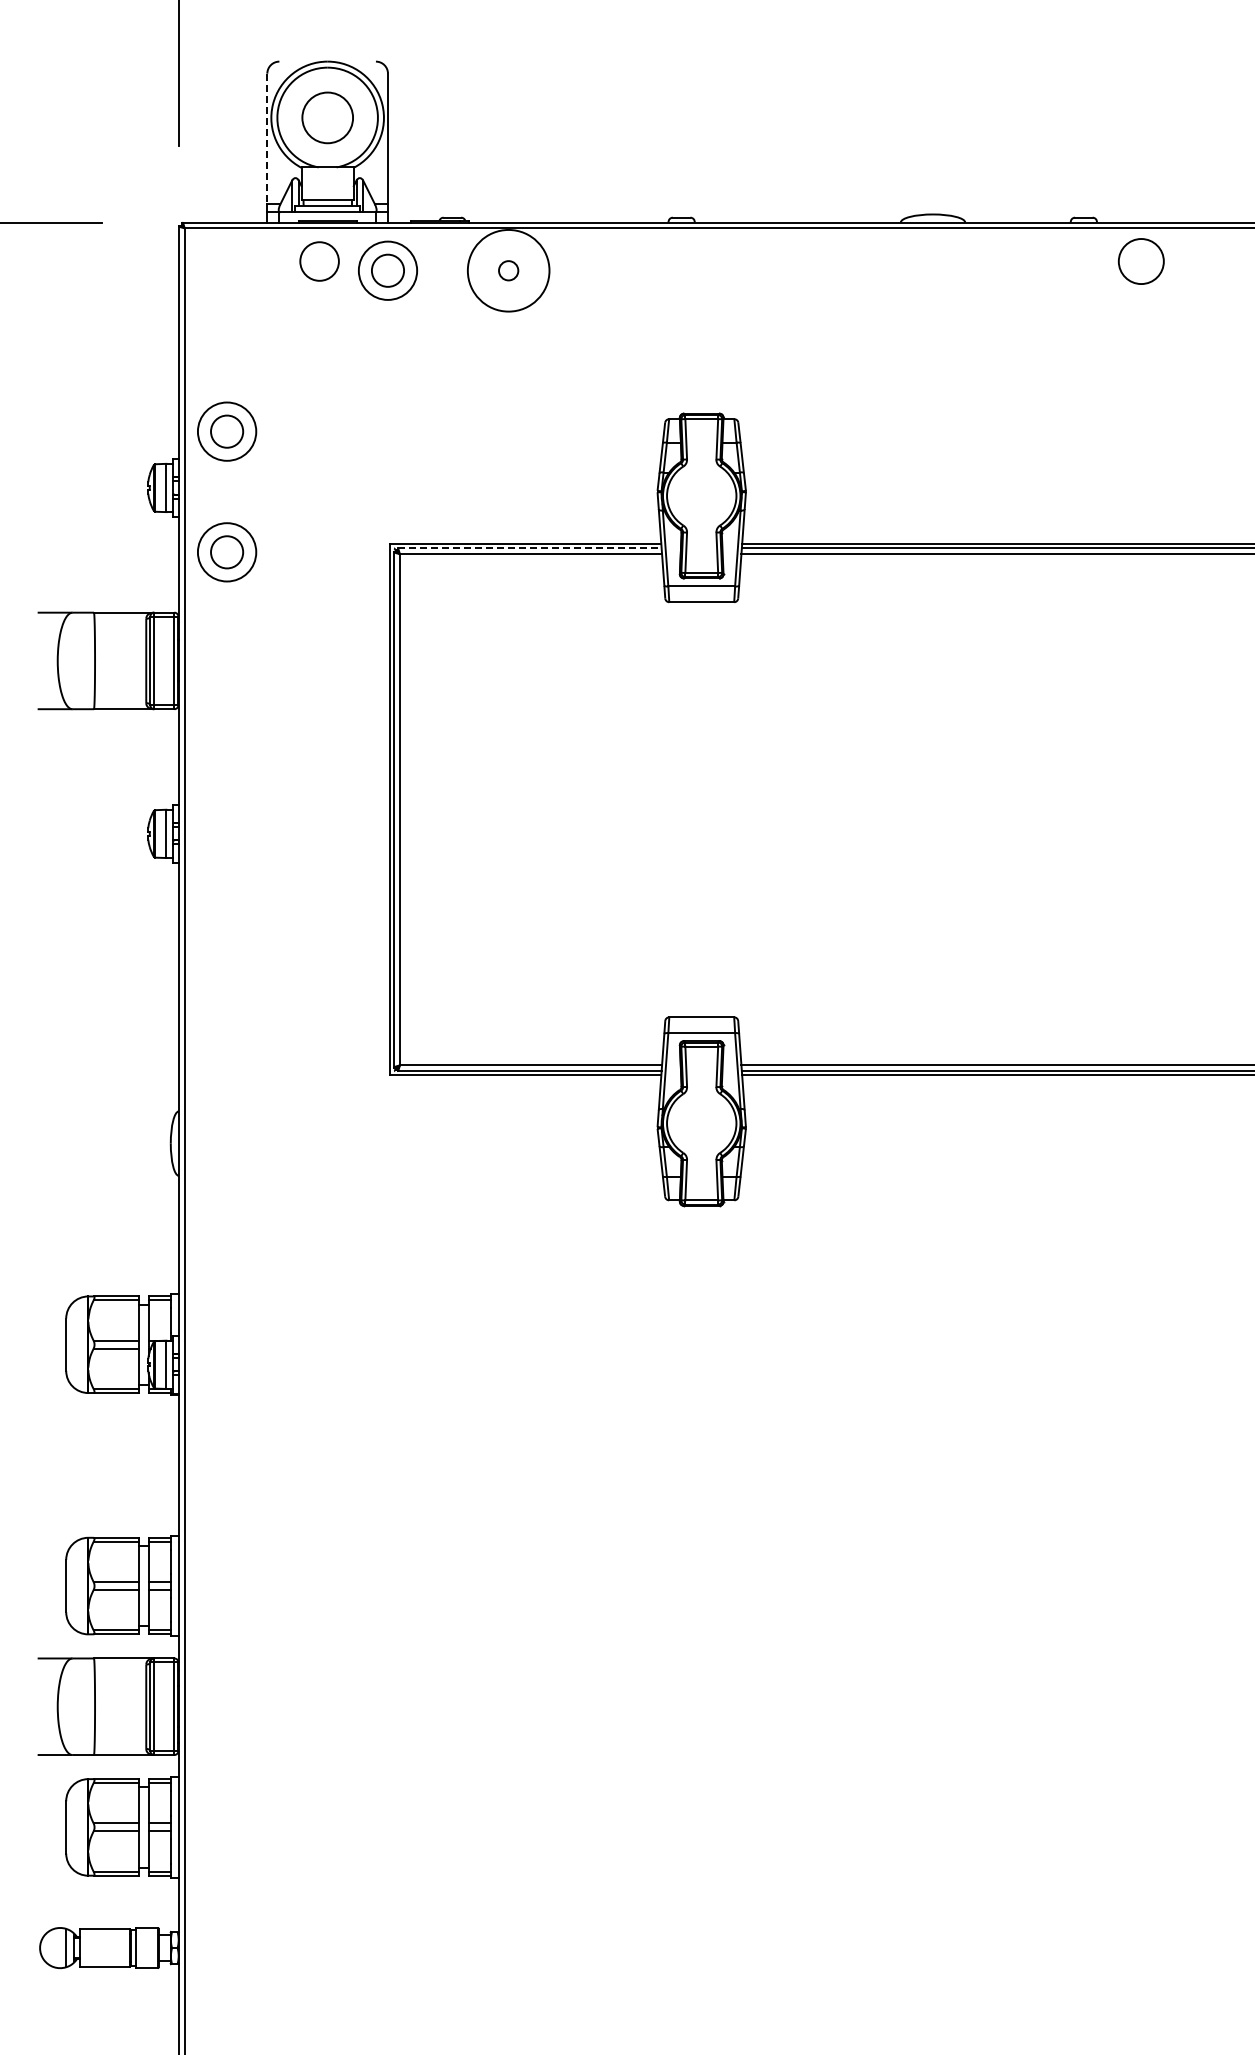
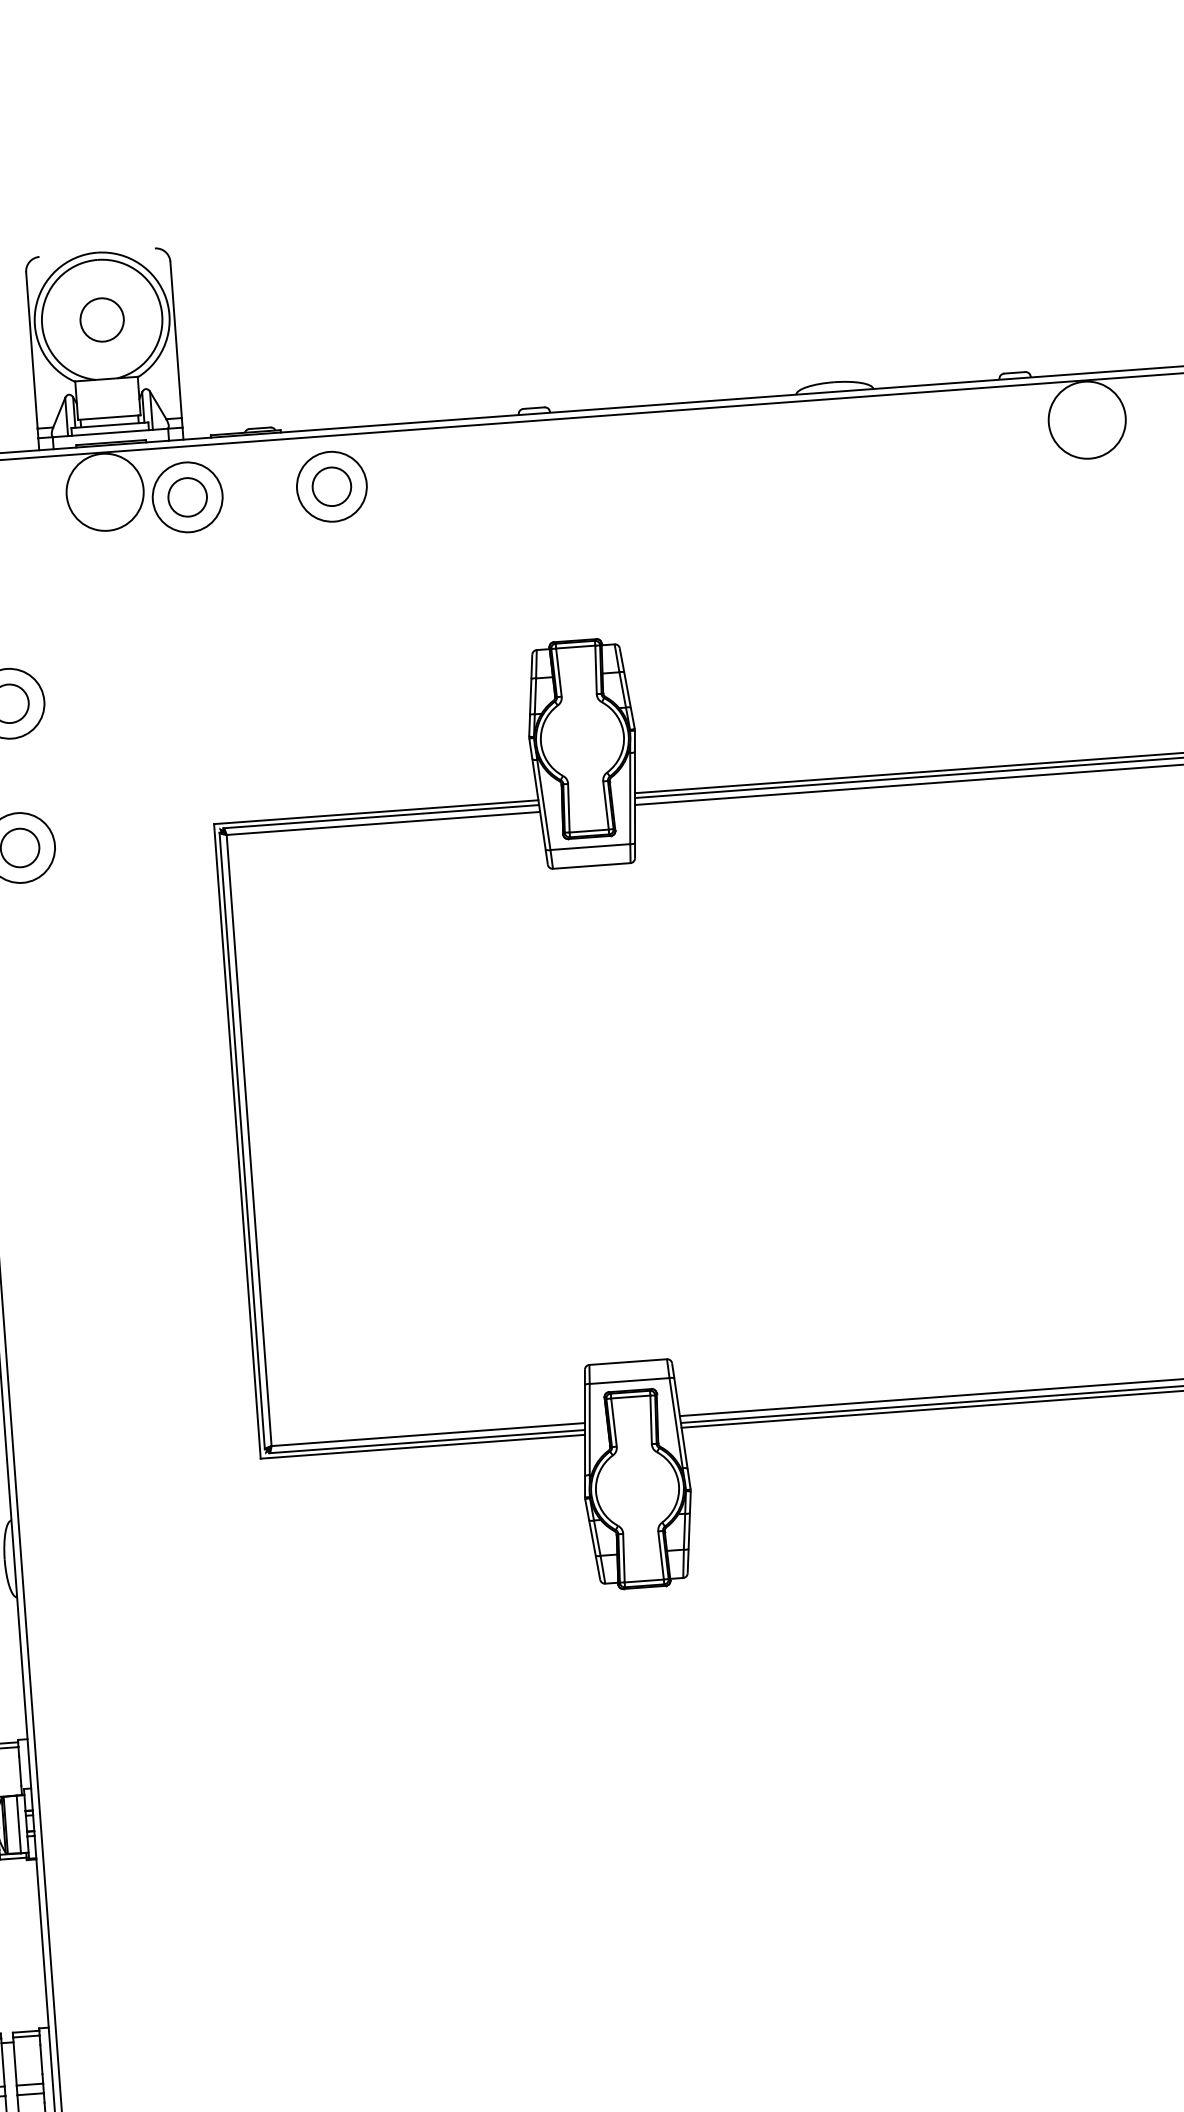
circle: (327, 117) -> (101, 319), size x0.71
line: (267, 139) -> (32, 351), dashed -> solid
circle: (319, 261) -> (105, 492), size x1.67
circle: (1141, 261) -> (1087, 420), size x1.43
circle: (508, 270) -> (331, 486), size x0.71
circle: (508, 270) -> (331, 486), size x1.67
line: (530, 548) -> (382, 816), dashed -> solid

